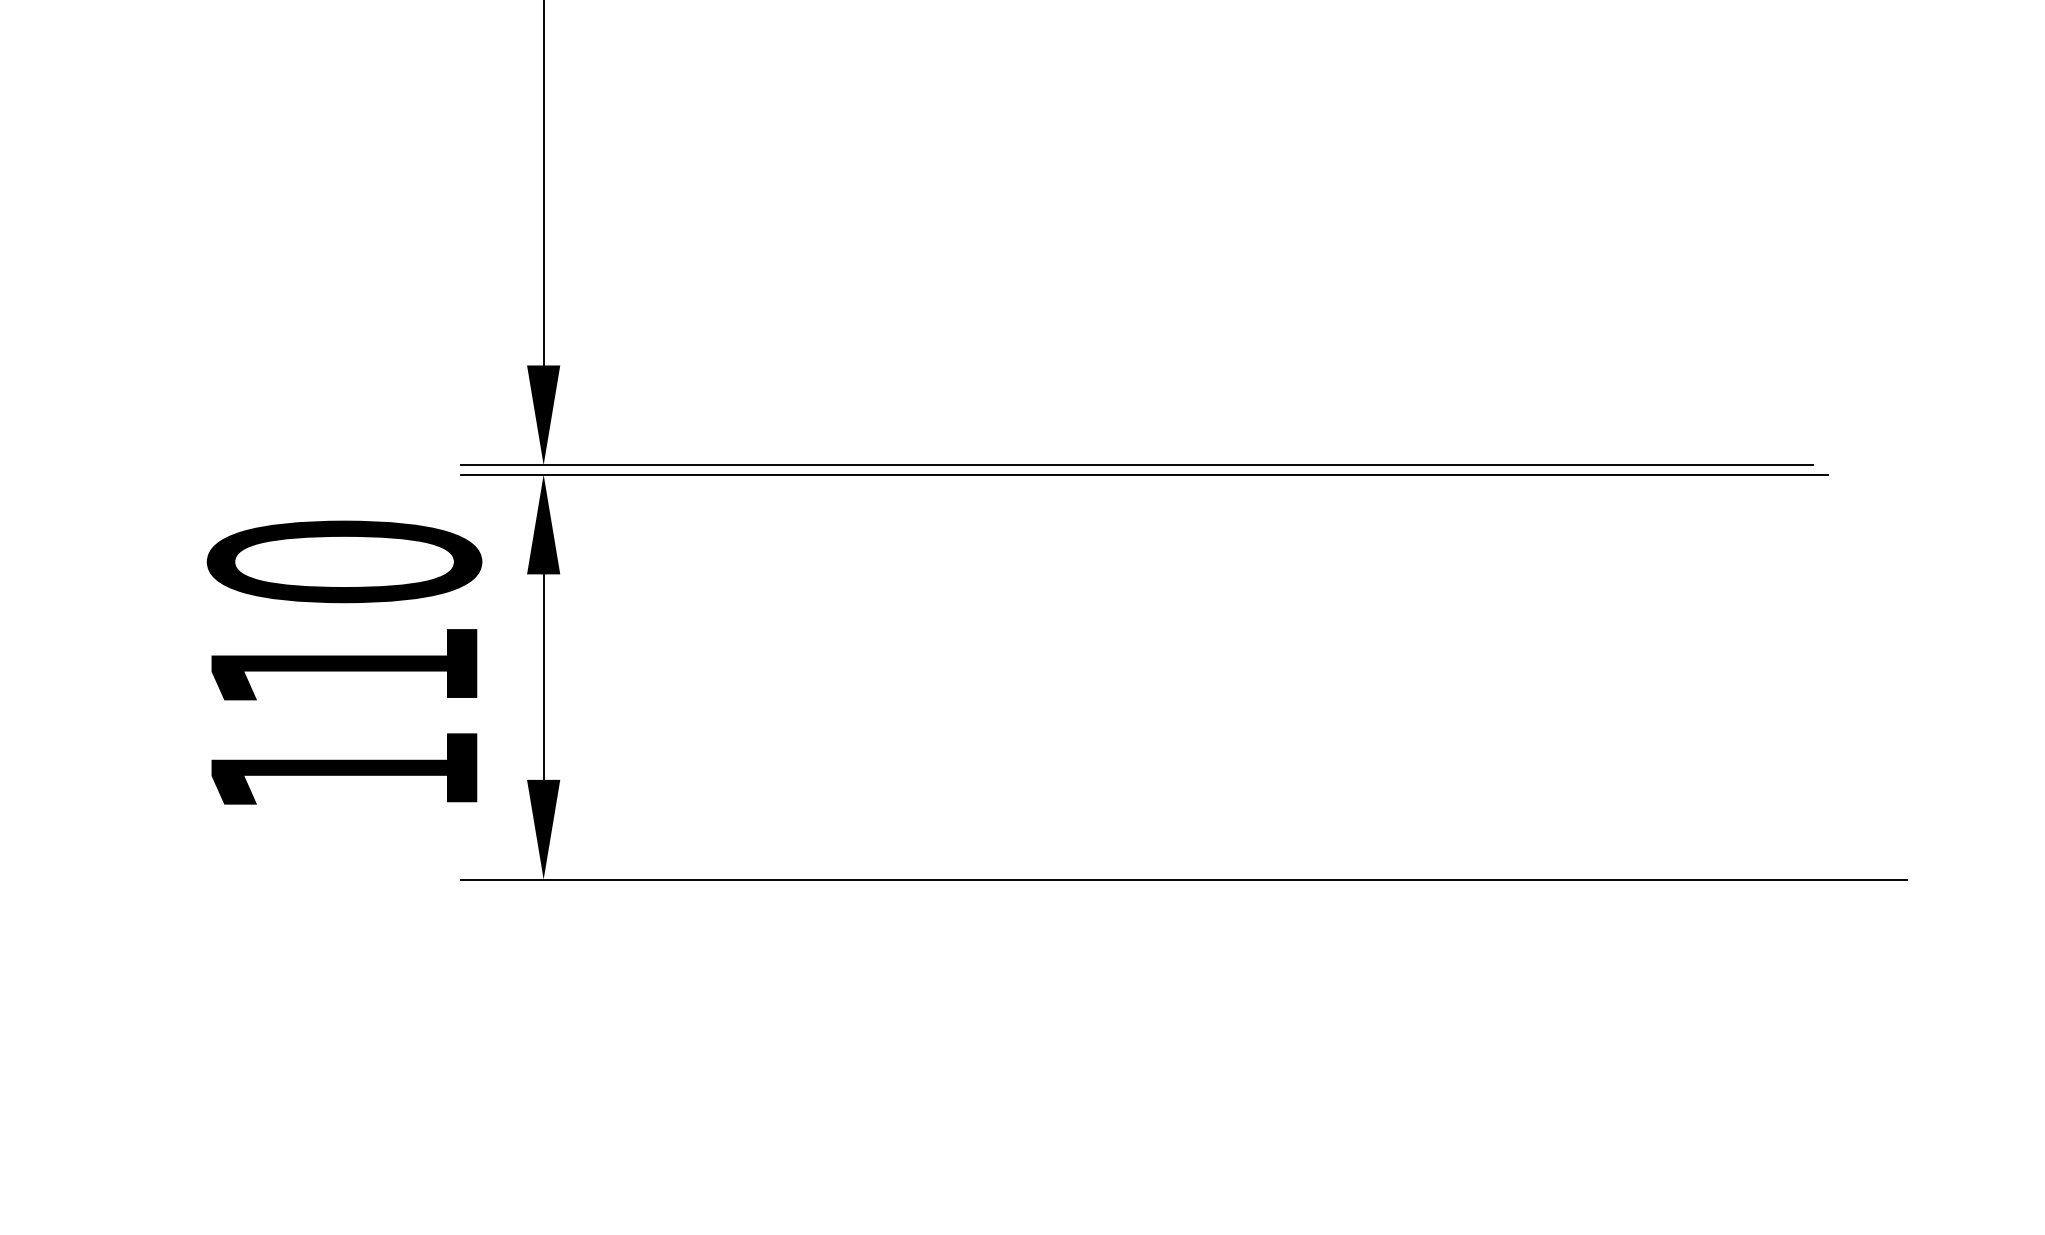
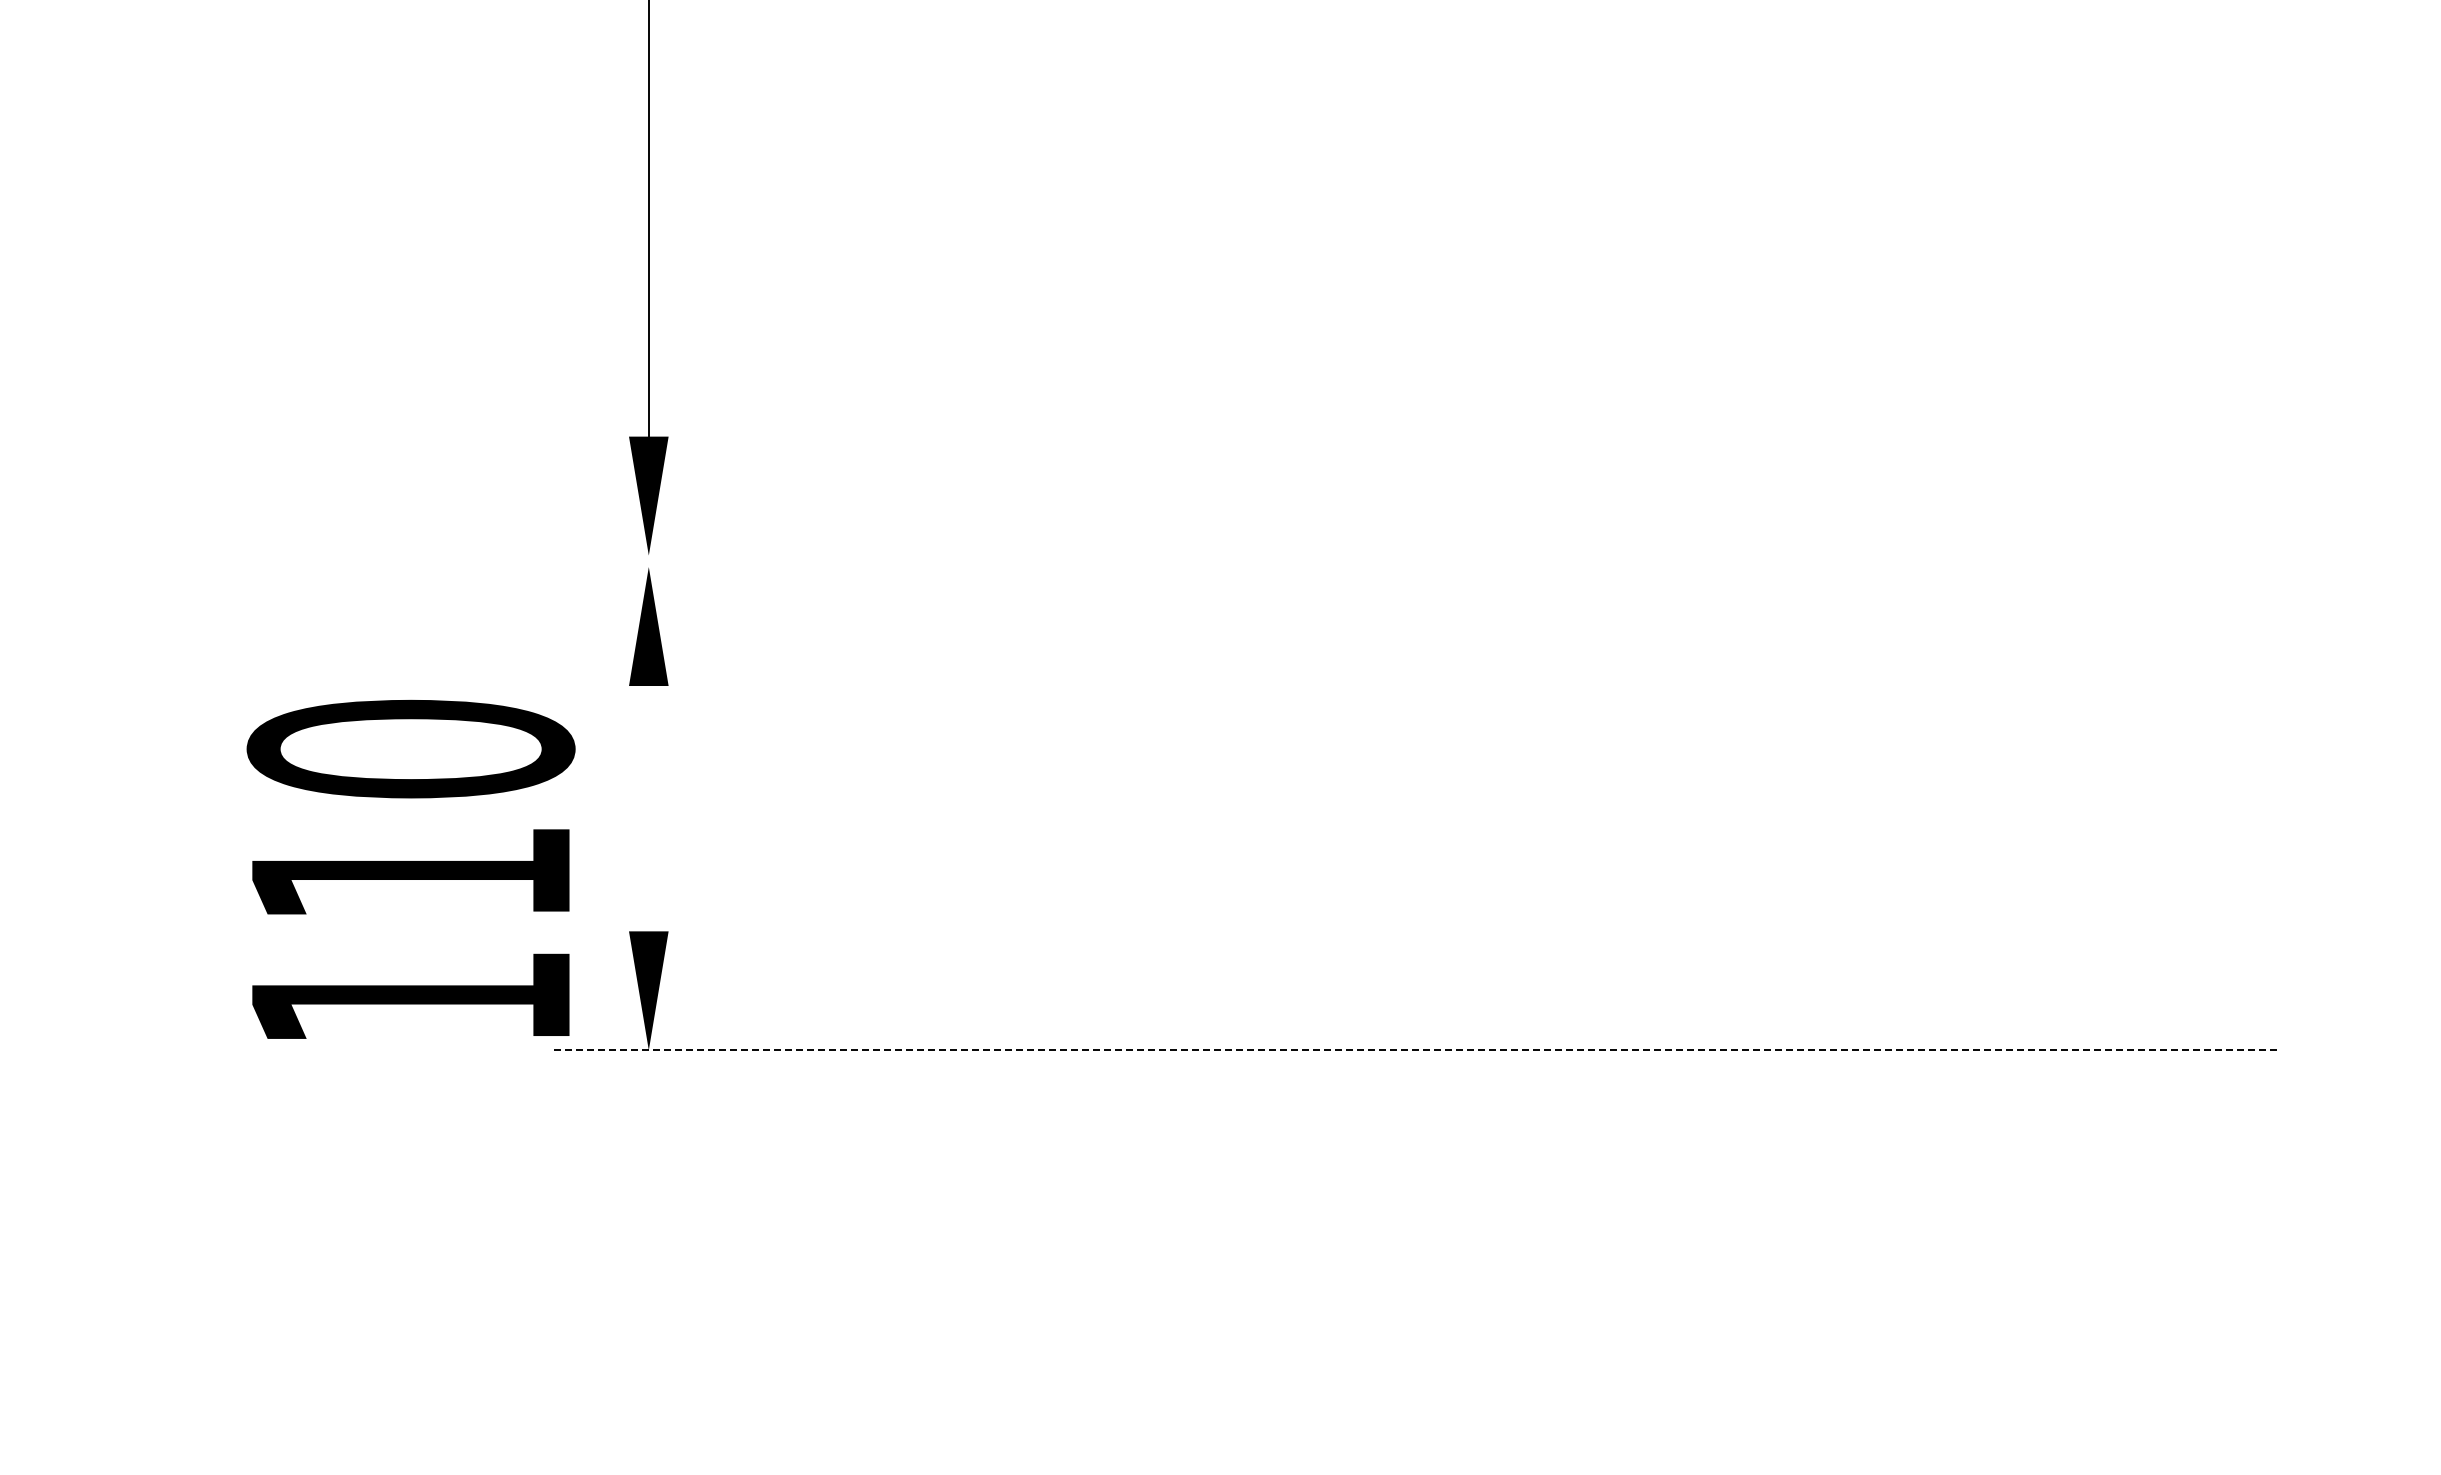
line: (1136, 465) -> (1356, 555), removed
line: (1143, 475) -> (1365, 567), removed
text: (344, 661) -> (410, 868), moved
line: (543, 676) -> (648, 808), removed
line: (1183, 879) -> (1412, 1050), solid -> dashed

